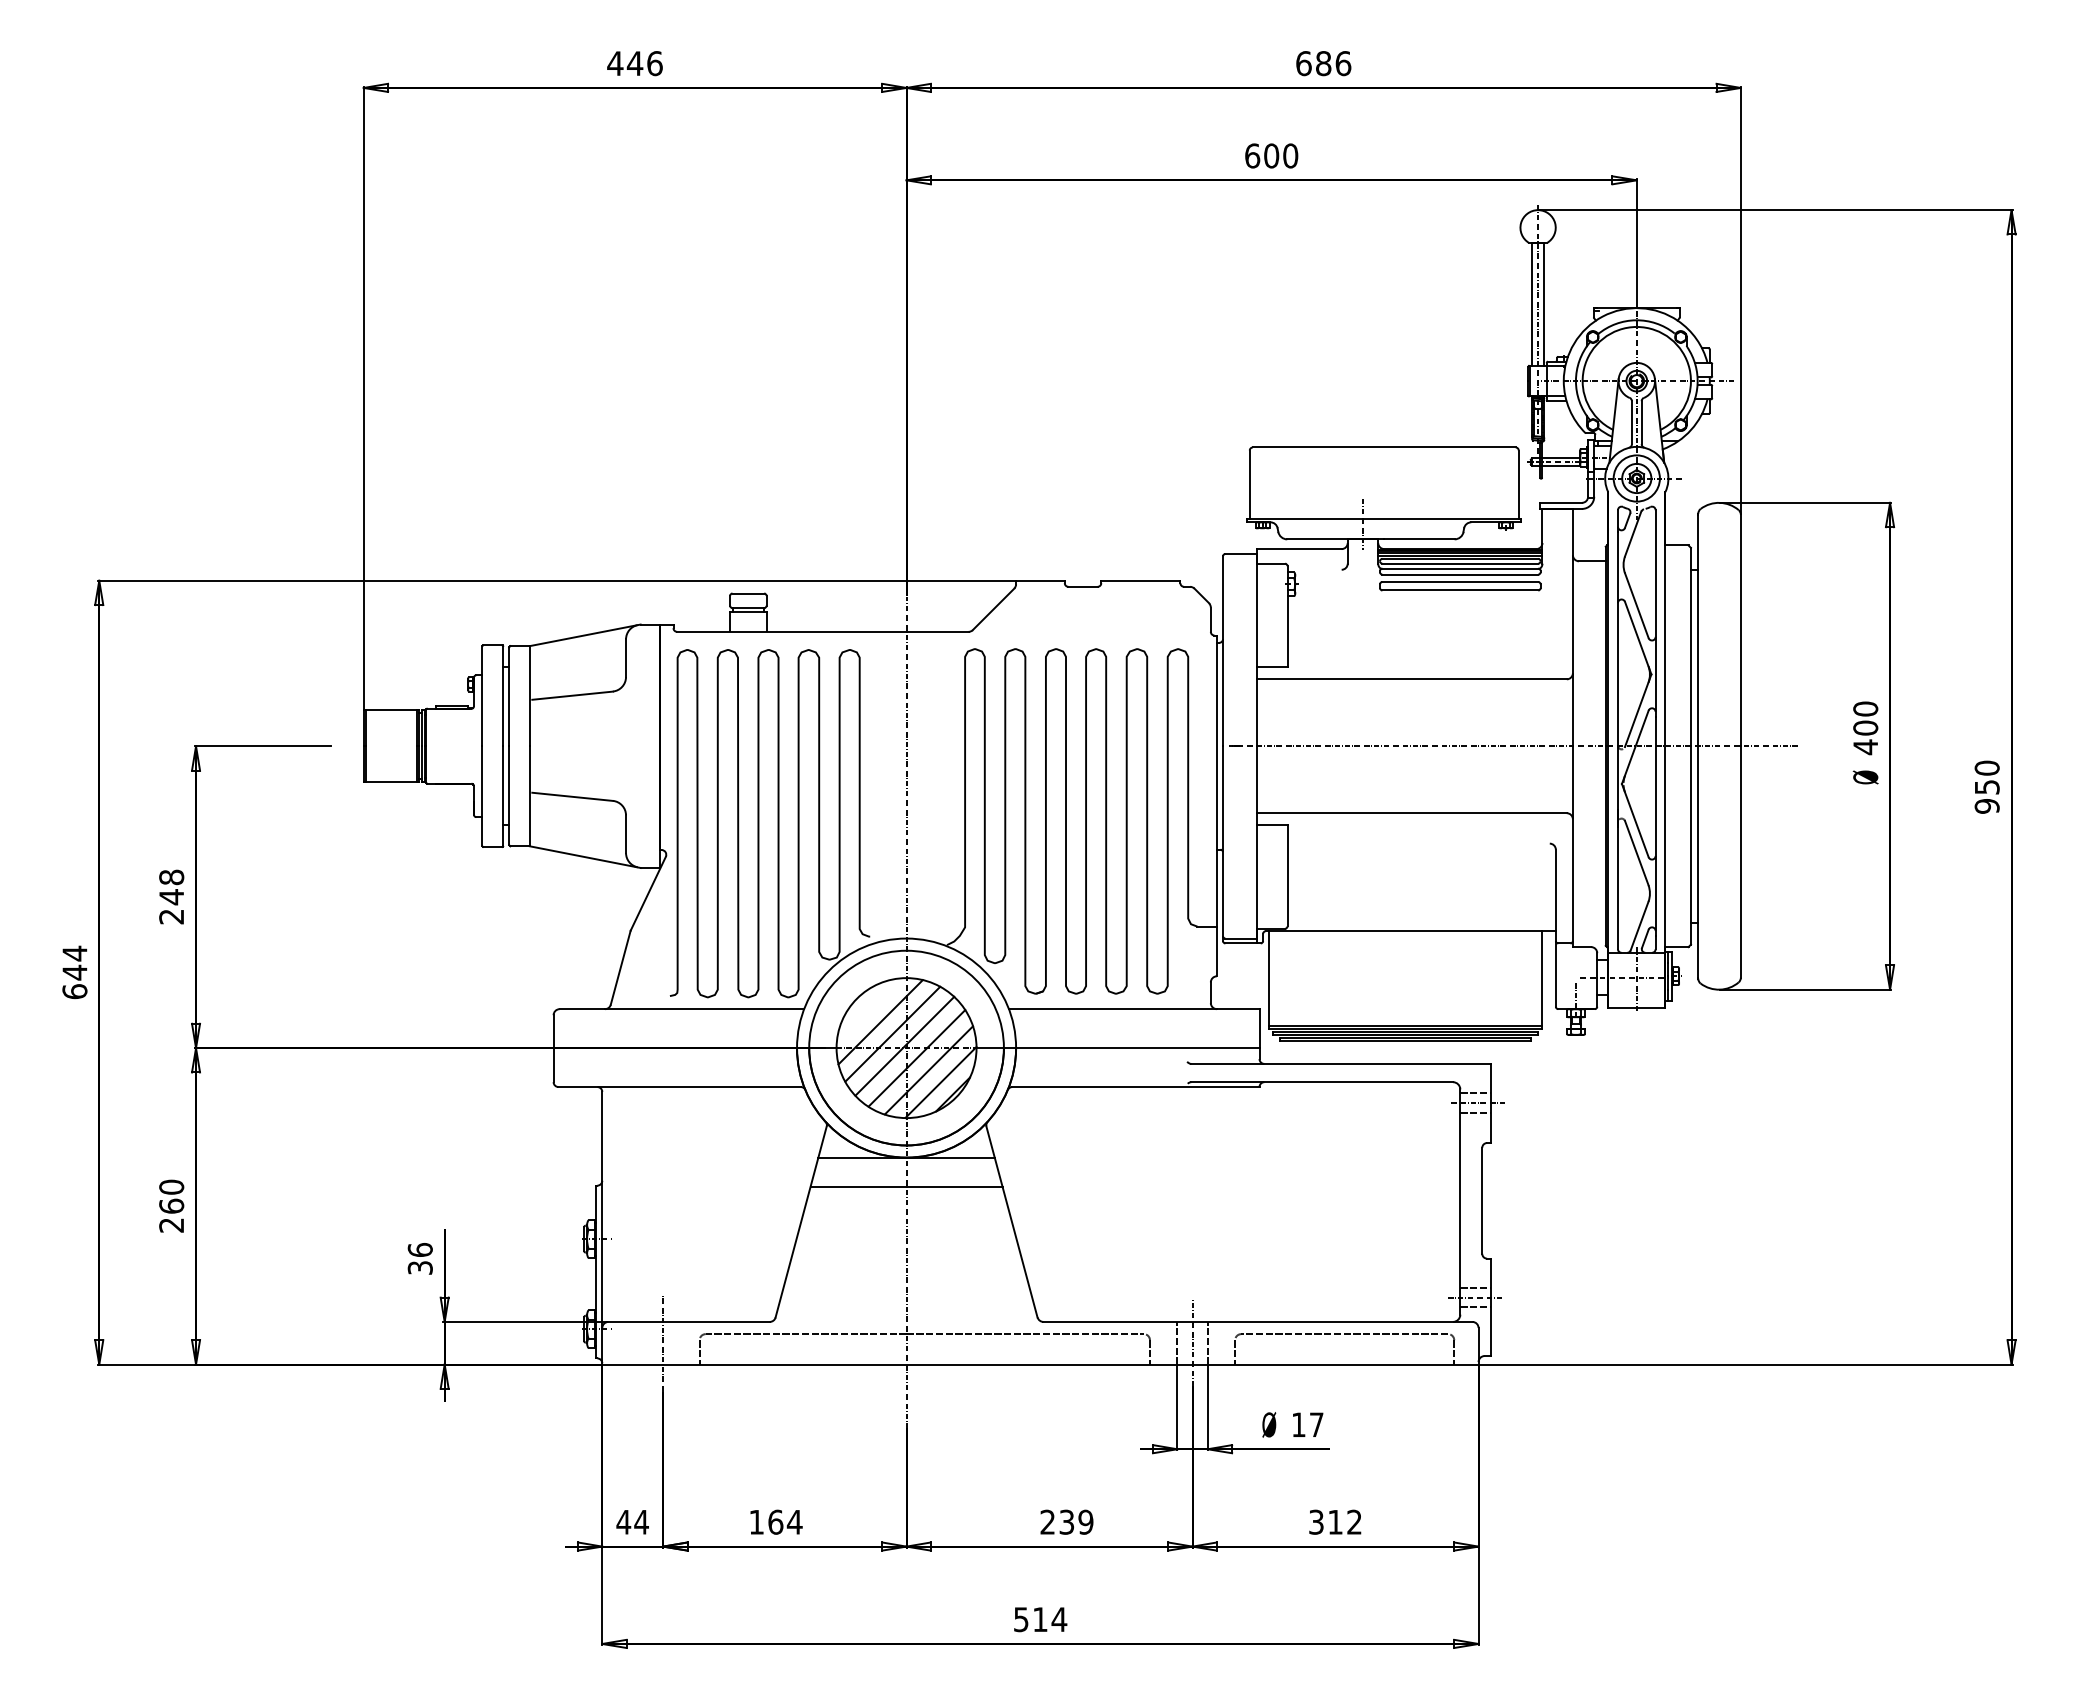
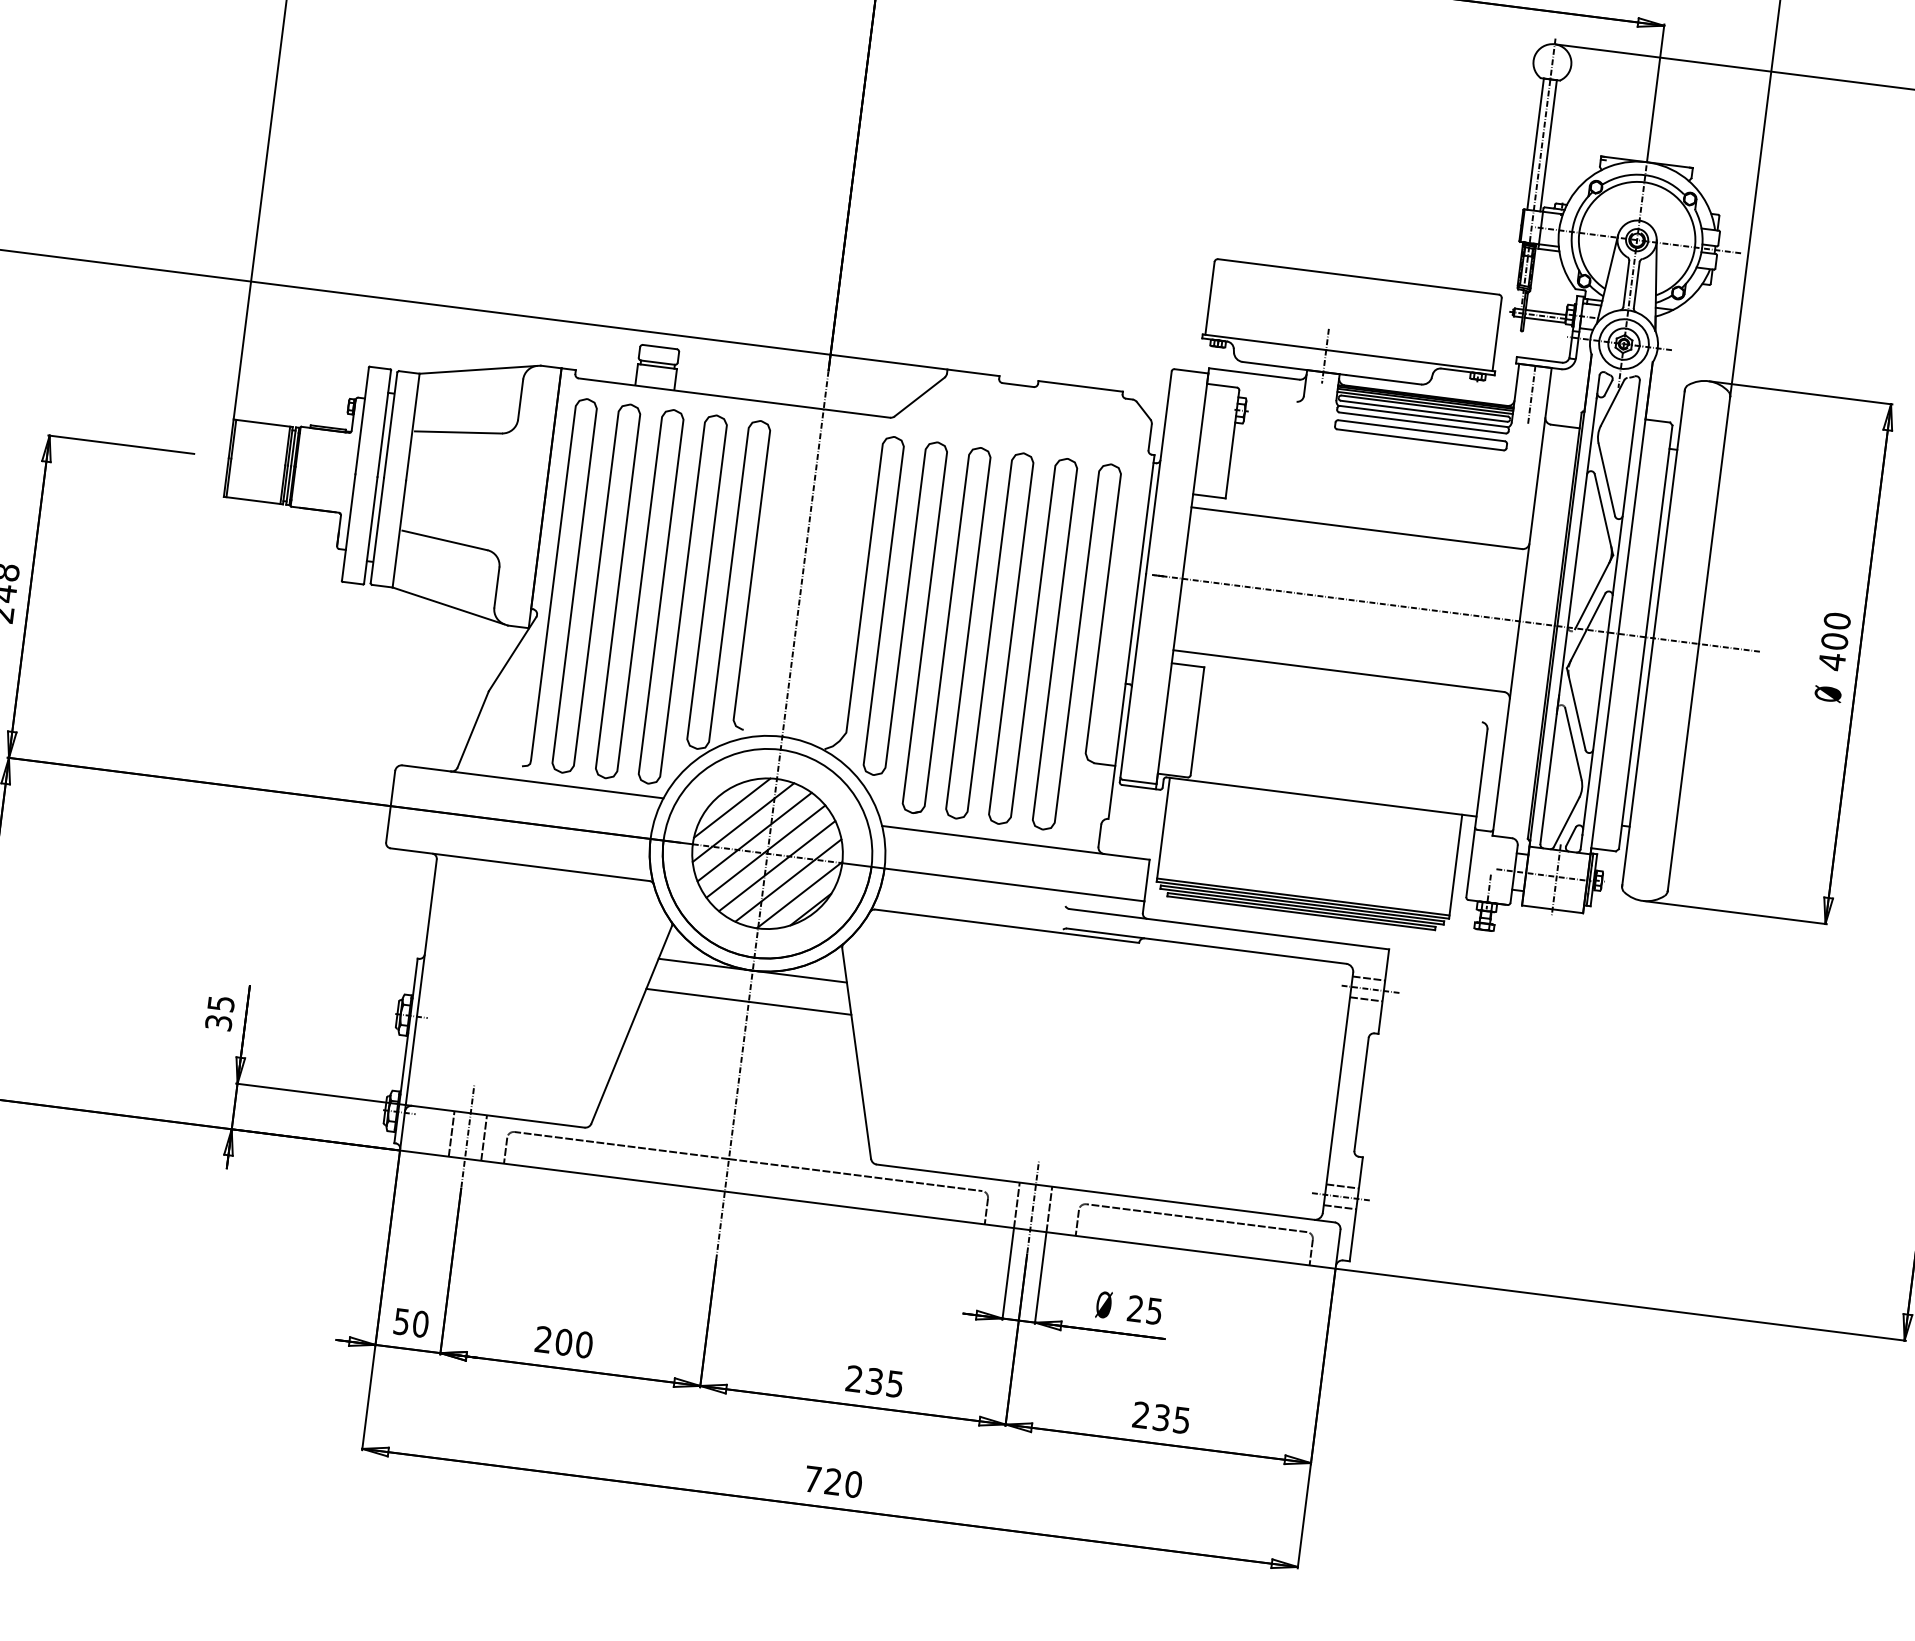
line: (1557, 535) -> (1531, 394), added
line: (868, 1009) -> (732, 807), added
text: (419, 1249) -> (220, 1003), 36 -> 35
line: (647, 1342) -> (451, 1133), added
line: (678, 1342) -> (484, 1137), added
text: (1307, 1424) -> (1144, 1309), 17 -> 25
text: (632, 1521) -> (411, 1322), 44 -> 50
text: (775, 1521) -> (563, 1341), 164 -> 200
text: (1085, 1521) -> (894, 1383), 239 -> 235
text: (1335, 1521) -> (1161, 1416), 312 -> 235
text: (1040, 1619) -> (833, 1481), 514 -> 720

